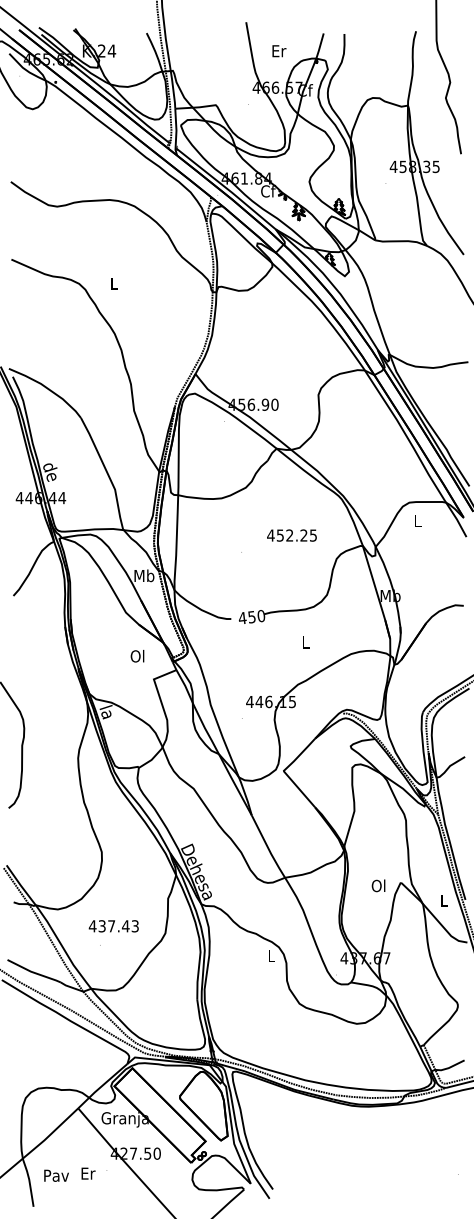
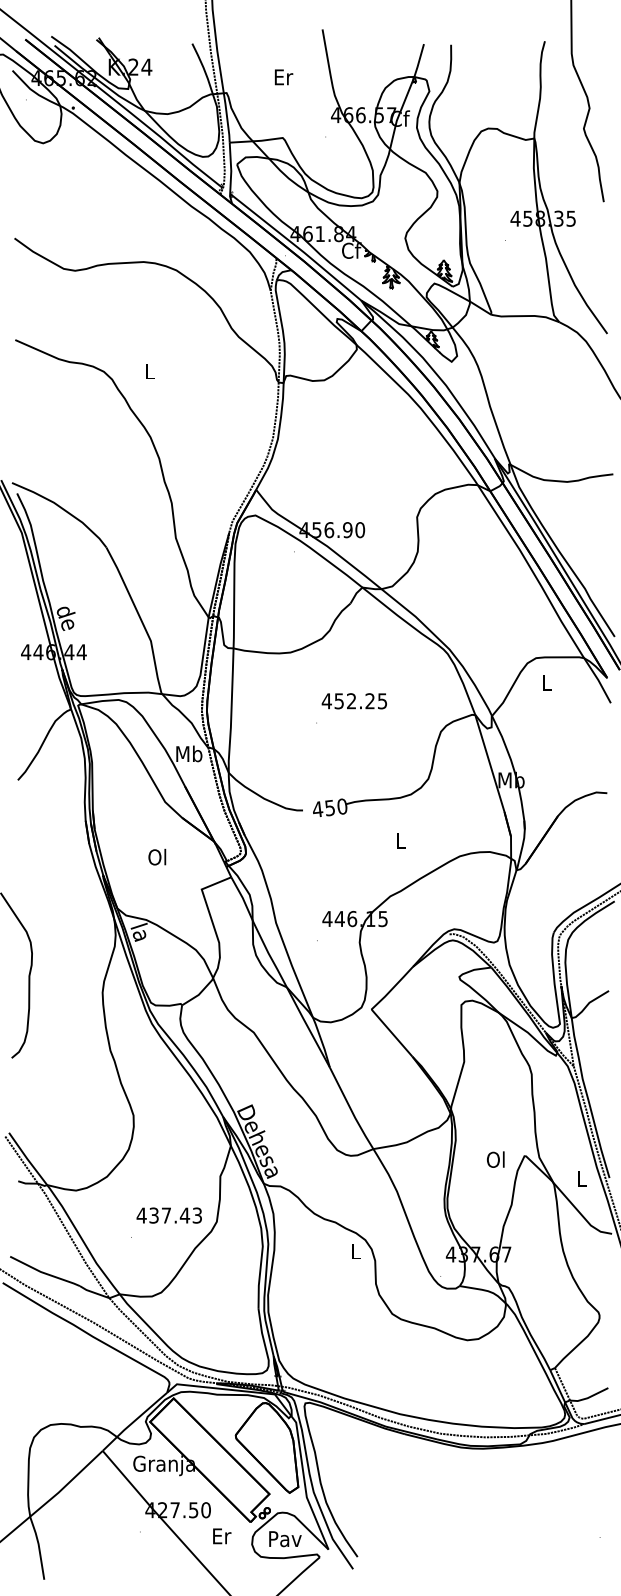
text: (279, 51) -> (284, 77), moved
text: (291, 535) -> (353, 701), moved
text: (137, 655) -> (157, 856), moved
text: (113, 926) -> (168, 1215), moved
text: (88, 1173) -> (222, 1536), moved
text: (56, 1176) -> (285, 1539), moved

